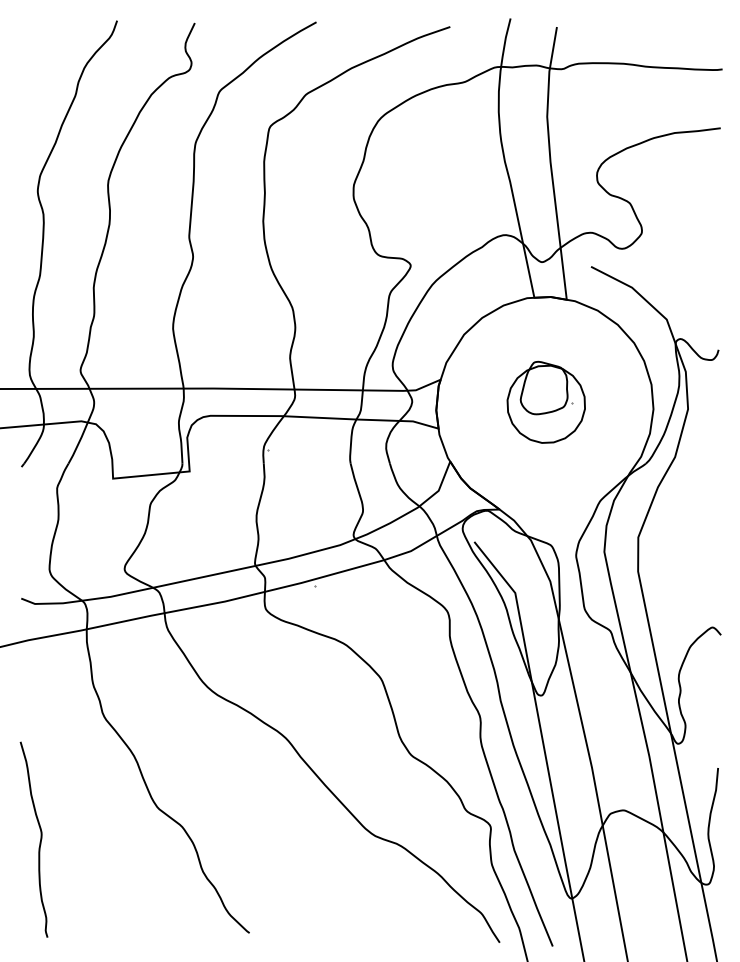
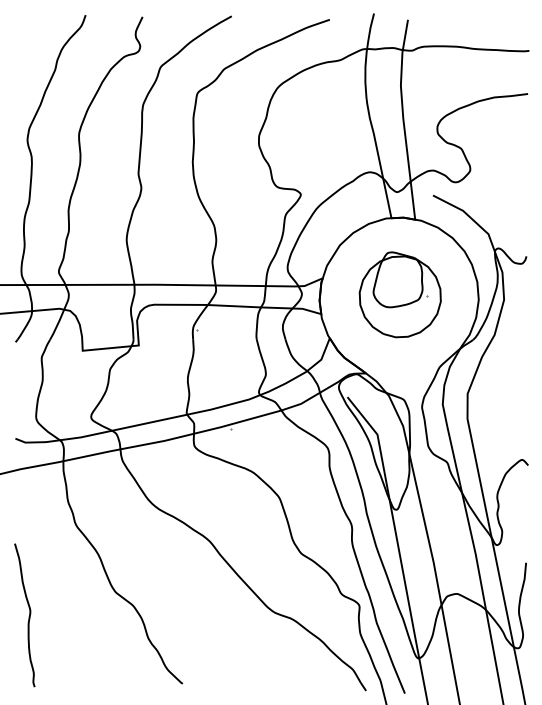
part: (545, 401) -> (399, 294), size x1.43

